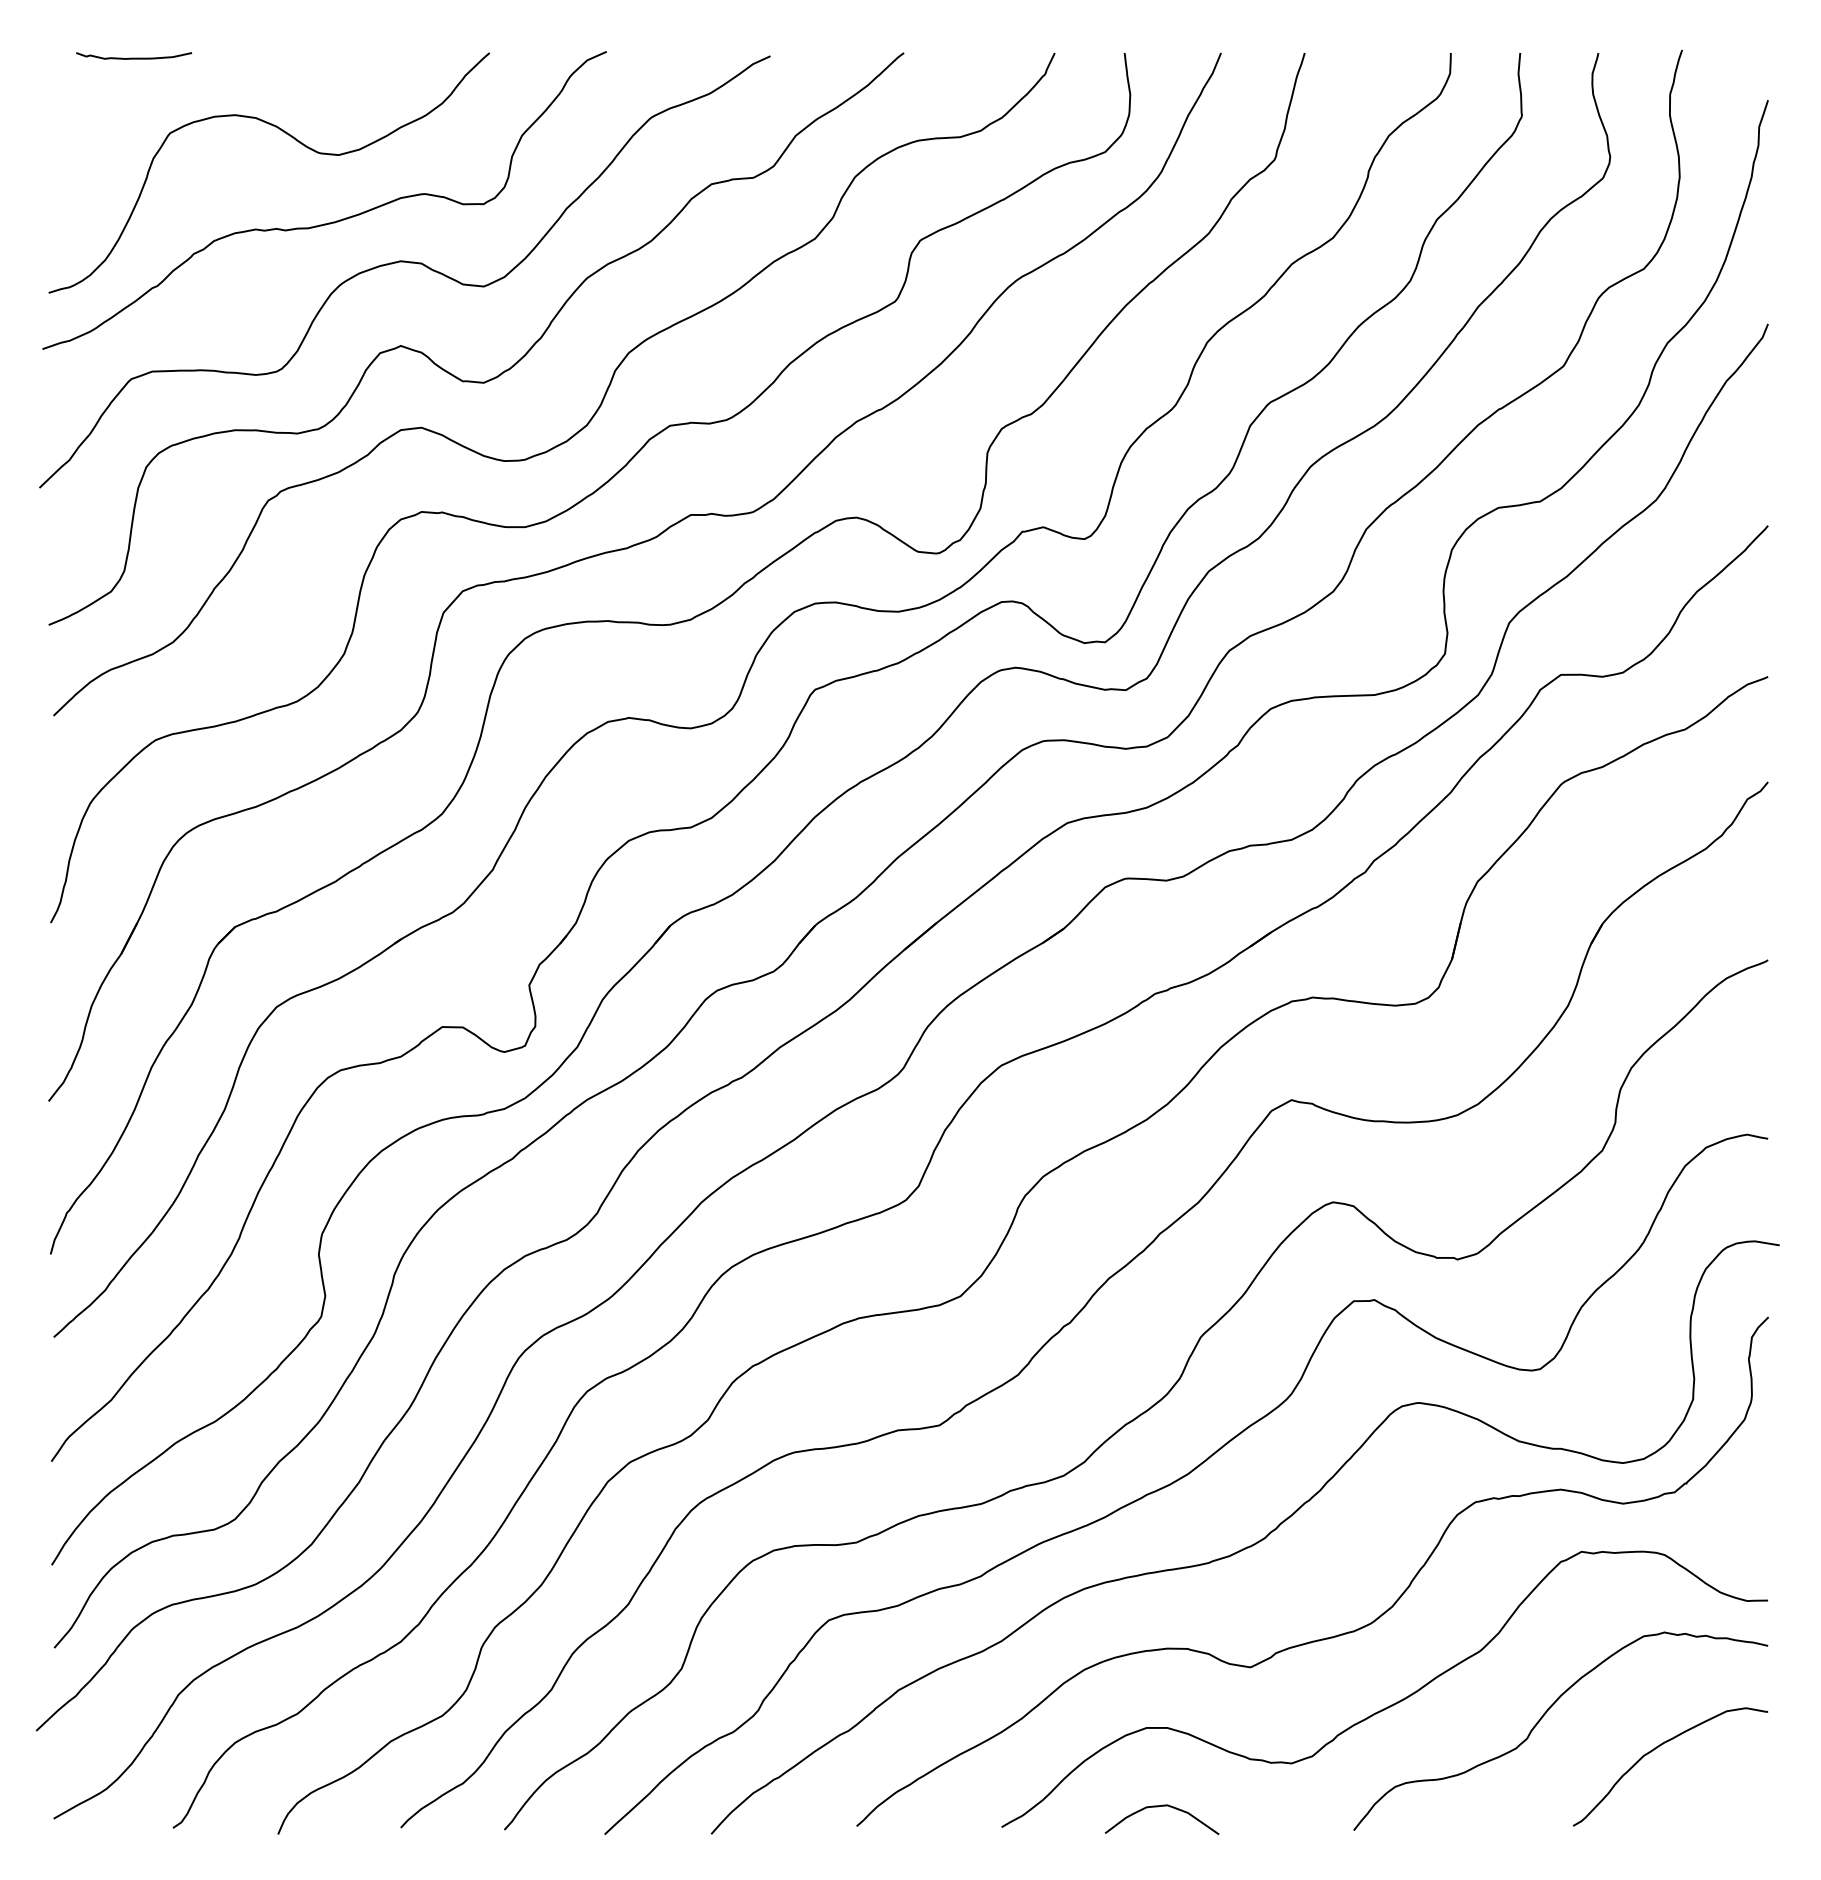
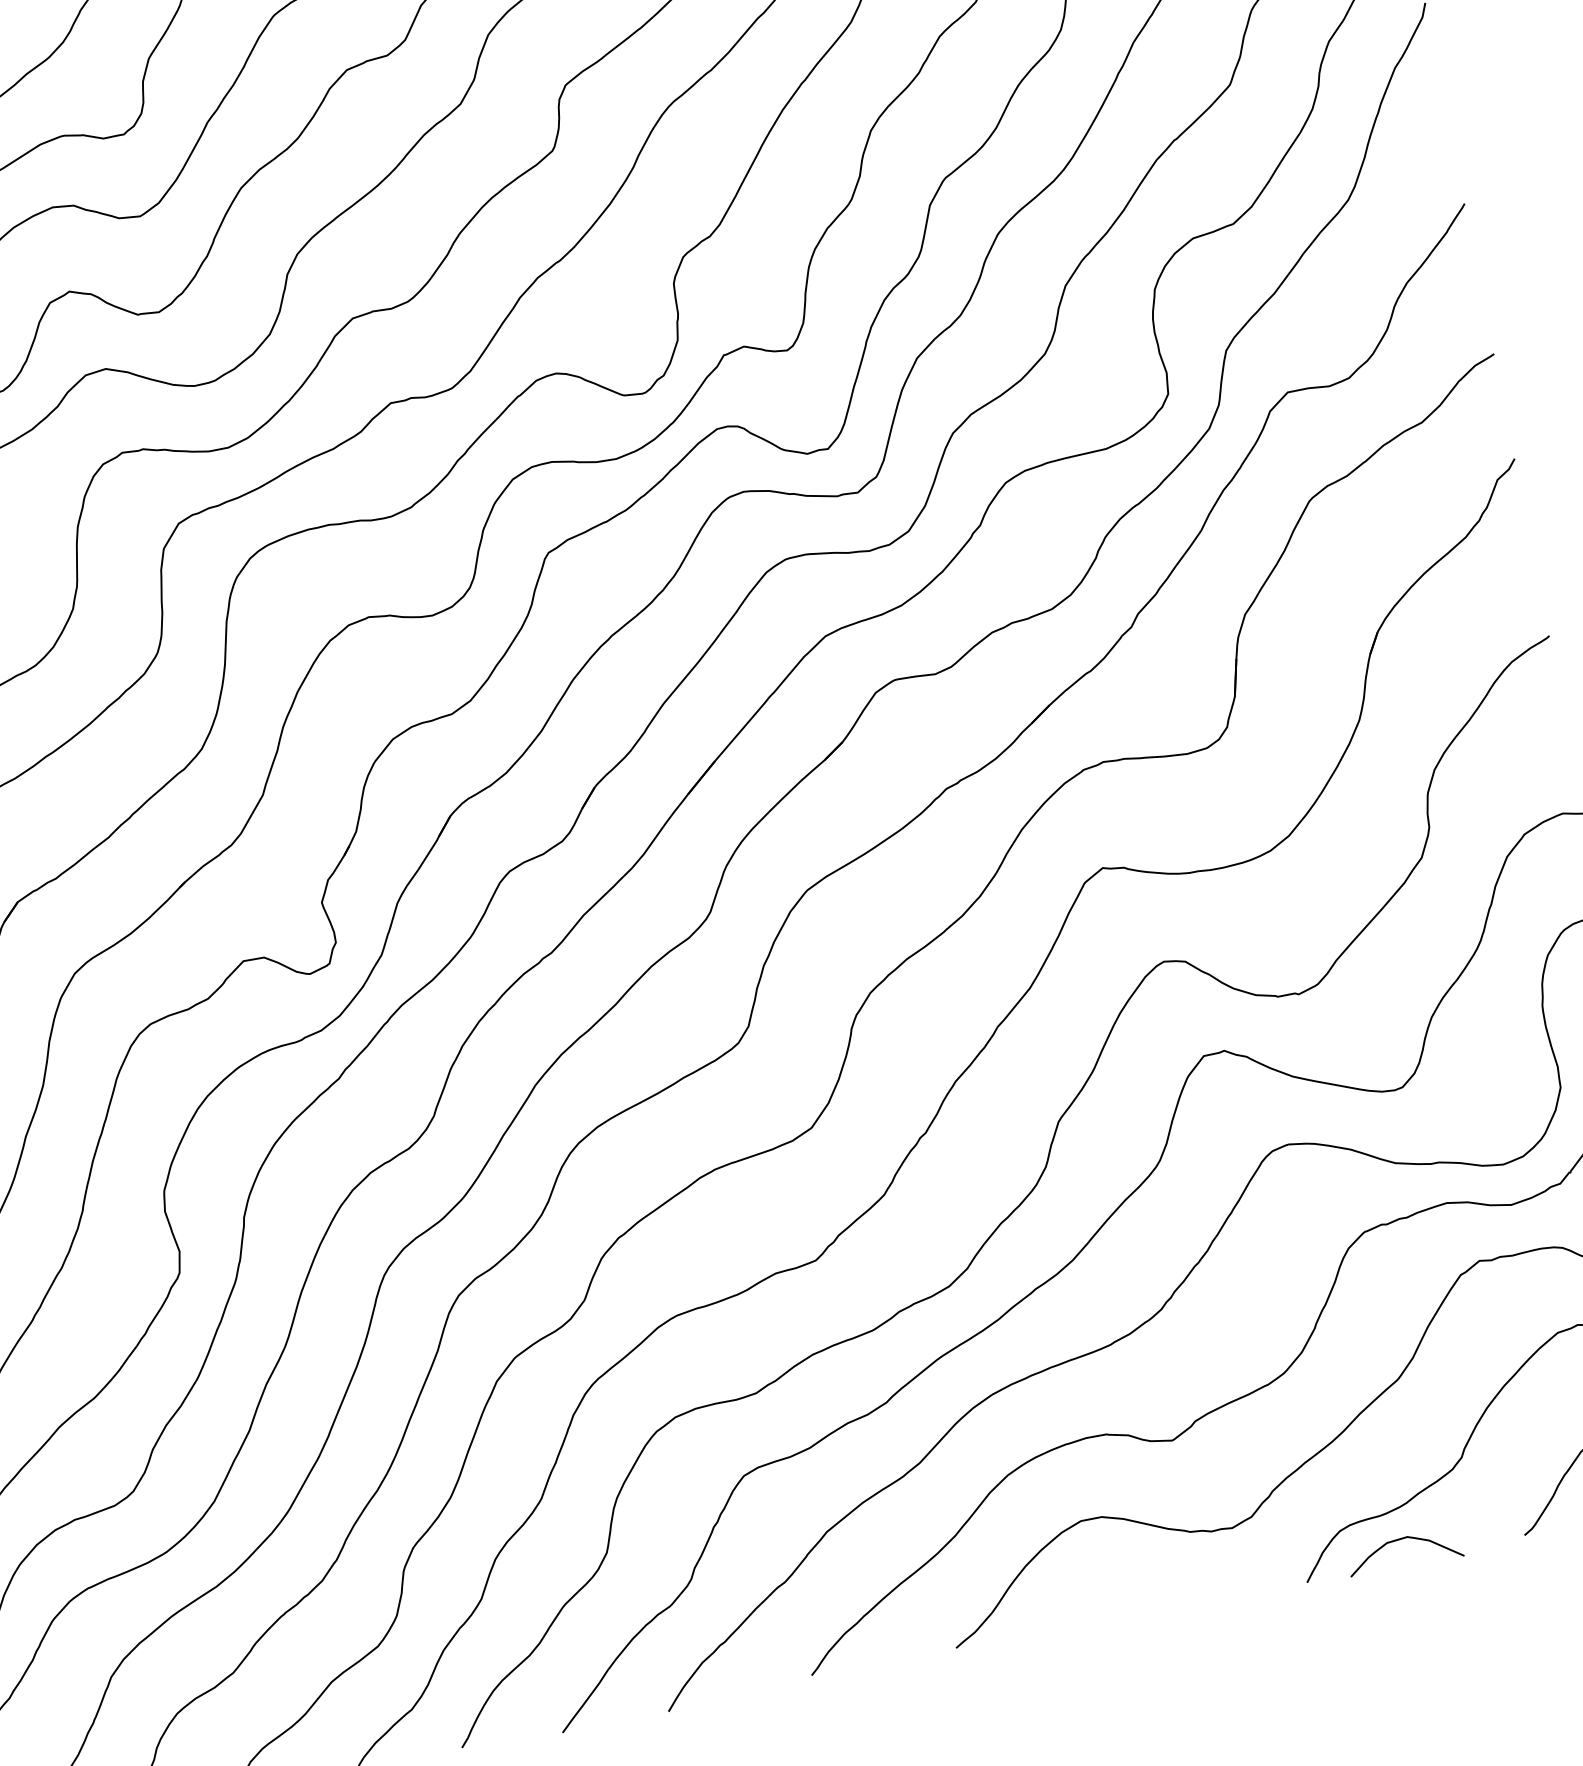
curve: (1158, 1807) -> (1398, 1540), moved

